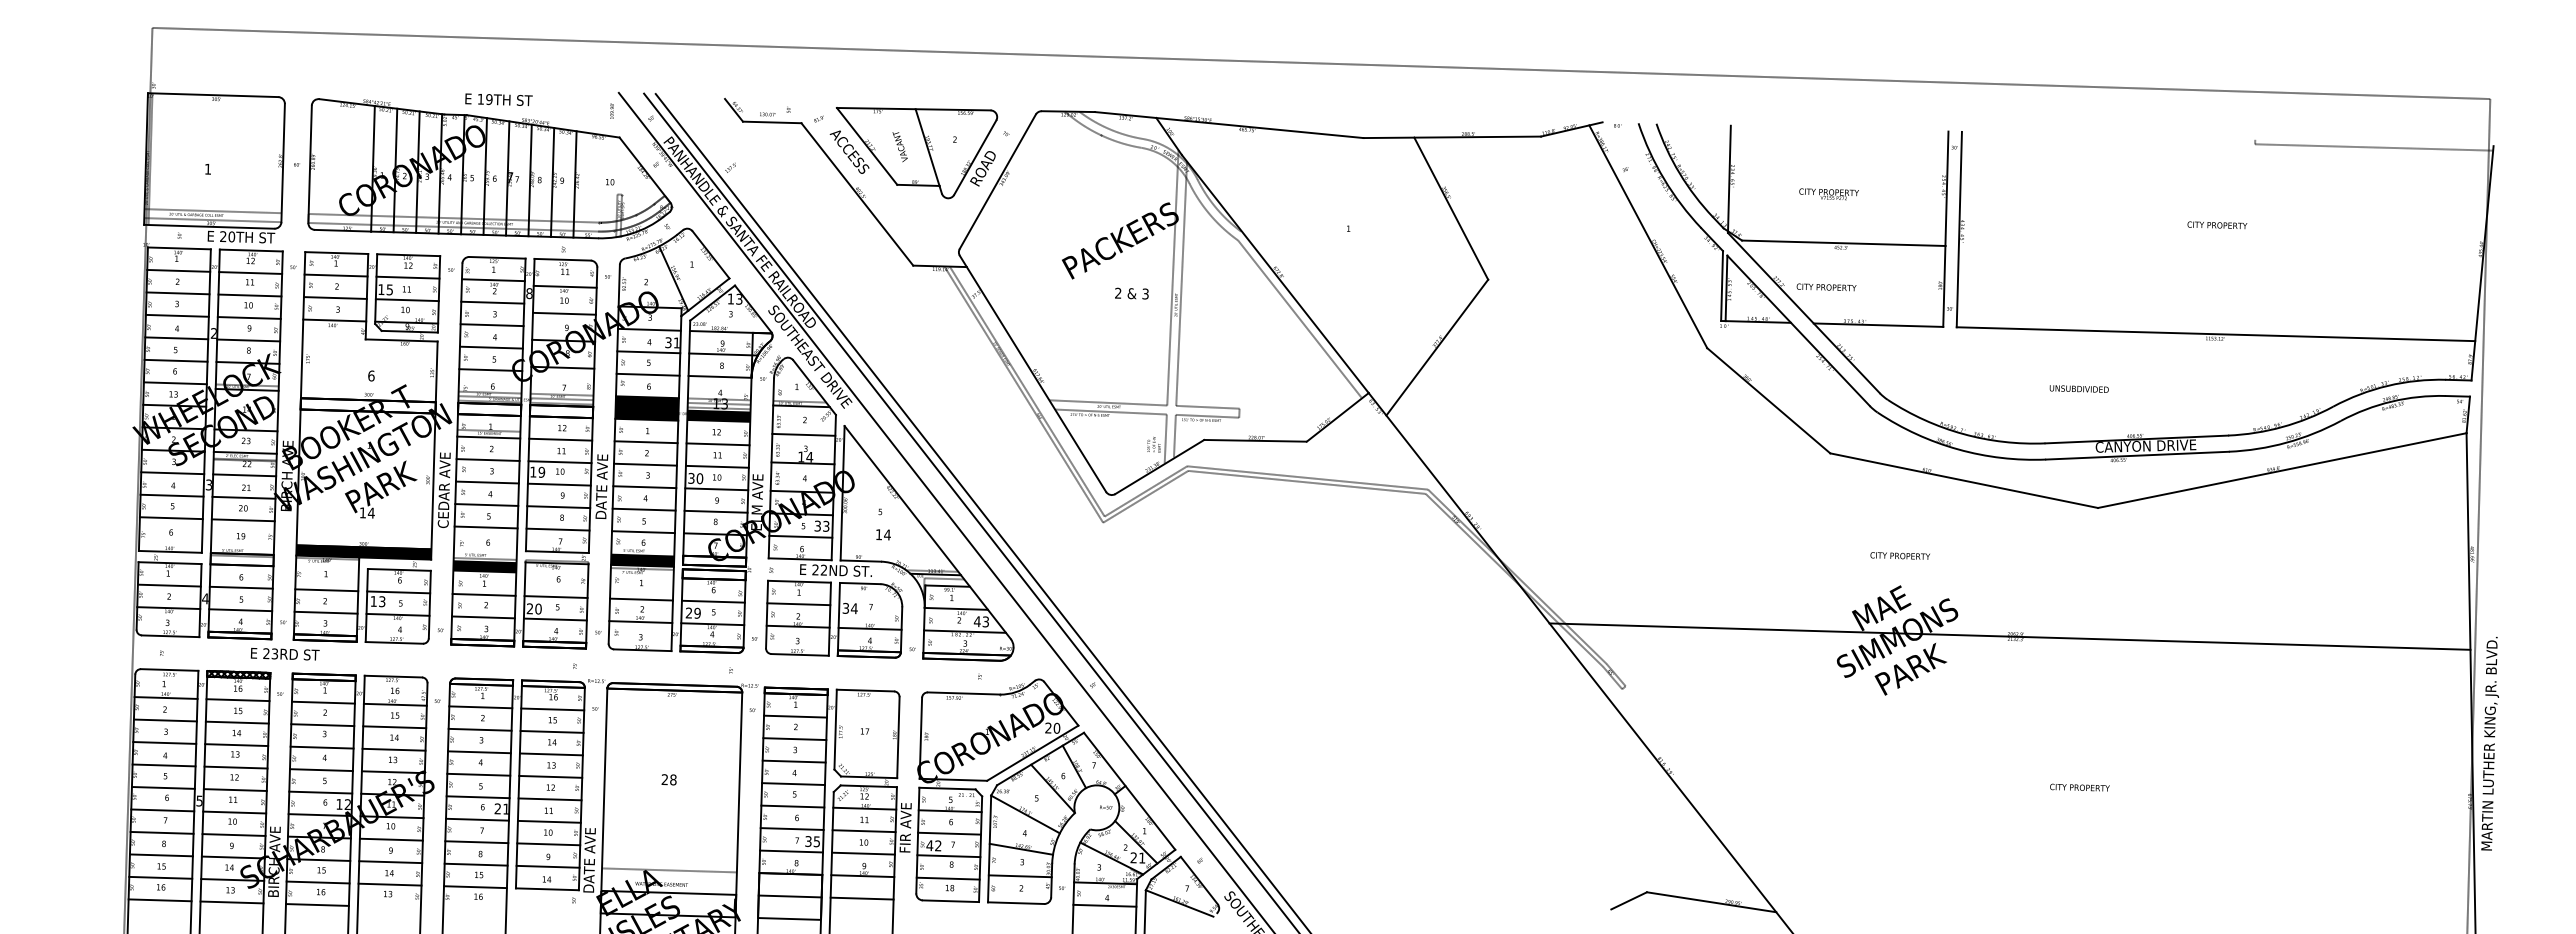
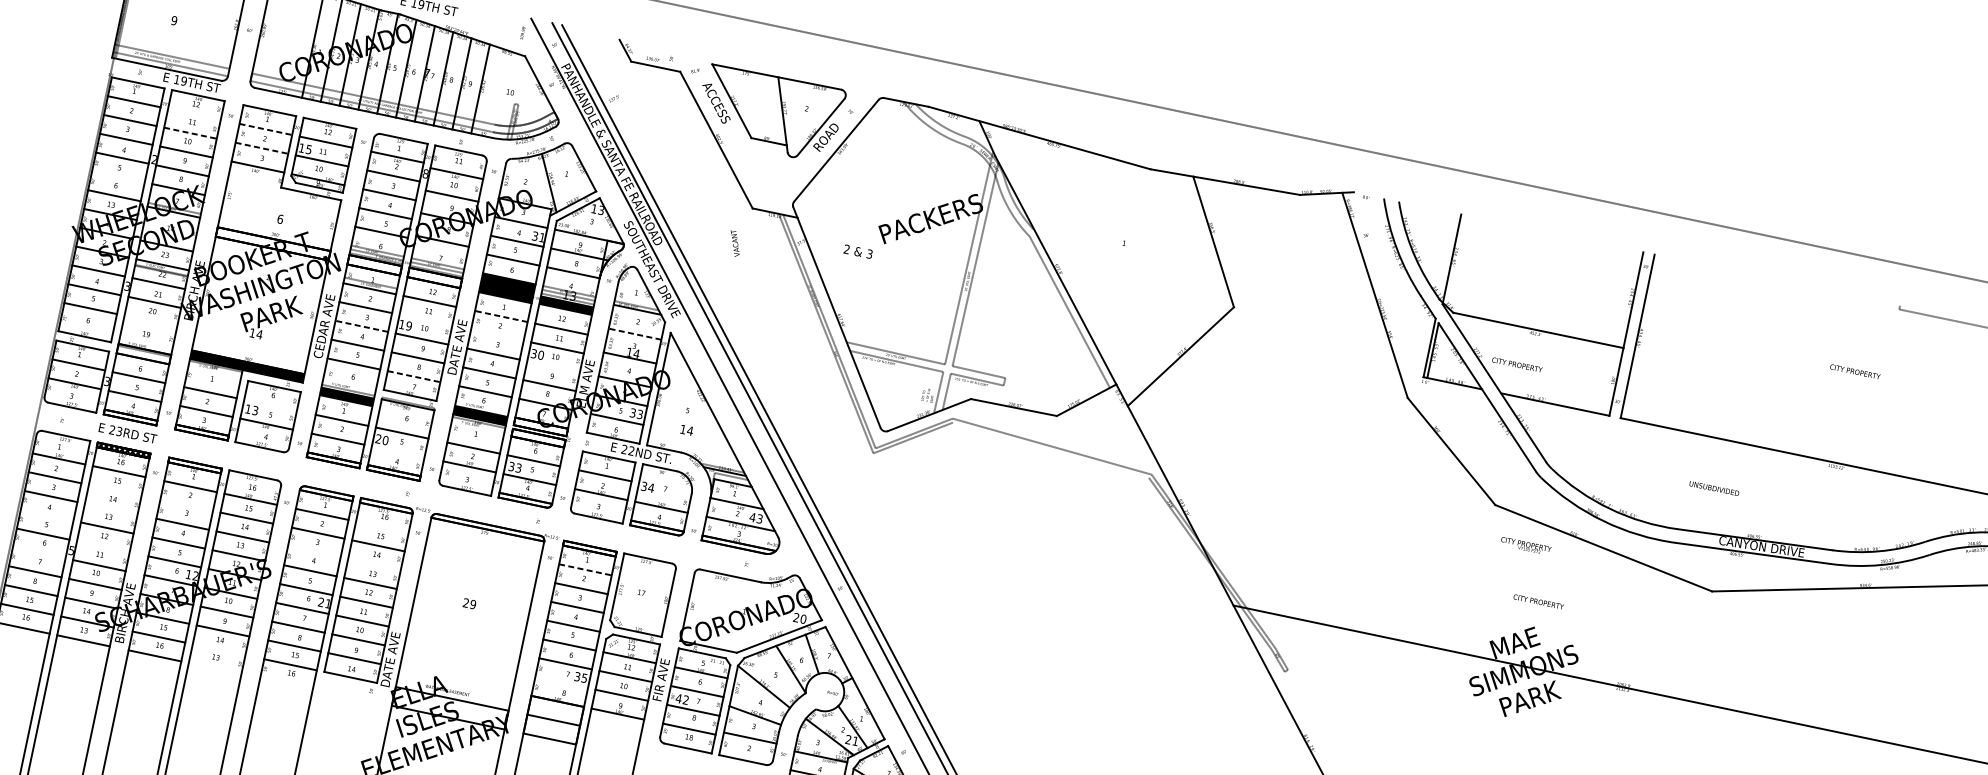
text: (899, 147) -> (734, 244), moved
text: (207, 168) -> (173, 20), 1 -> 9
text: (1828, 194) -> (1525, 546), moved
text: (227, 236) -> (180, 80), 20TH -> 19TH
line: (250, 272) -> (194, 113), removed
line: (336, 275) -> (266, 129), solid -> dashed
text: (1131, 293) -> (857, 251), moved
line: (250, 295) -> (190, 133), solid -> dashed
line: (335, 298) -> (261, 148), solid -> dashed
line: (175, 360) -> (118, 176), removed
line: (803, 434) -> (634, 333), solid -> dashed
line: (645, 442) -> (500, 316), solid -> dashed
line: (559, 462) -> (425, 320), removed
line: (645, 464) -> (497, 335), removed
line: (1306, 481) -> (1050, 449), removed
line: (486, 482) -> (361, 326), solid -> dashed
line: (716, 489) -> (553, 366), removed
line: (242, 520) -> (150, 321), removed
line: (558, 529) -> (414, 376), solid -> dashed
line: (398, 592) -> (270, 405), removed
text: (205, 598) -> (107, 381), 4 -> 3
text: (693, 612) -> (515, 466), 29 -> 33
line: (554, 619) -> (397, 451), removed
text: (284, 654) -> (127, 433), moved
line: (552, 709) -> (382, 527), removed
line: (796, 716) -> (586, 569), solid -> dashed
line: (236, 722) -> (114, 490), removed
line: (322, 725) -> (186, 505), removed
line: (236, 745) -> (111, 509), removed
line: (479, 752) -> (314, 552), removed
line: (550, 754) -> (373, 564), removed
line: (163, 765) -> (46, 515), removed
text: (673, 779) -> (473, 604), 28 -> 29
line: (234, 789) -> (102, 546), removed
line: (162, 810) -> (39, 552), removed
line: (791, 851) -> (561, 682), removed
line: (669, 870) -> (456, 680), removed
line: (389, 884) -> (218, 649), removed
line: (861, 898) -> (613, 732), removed

